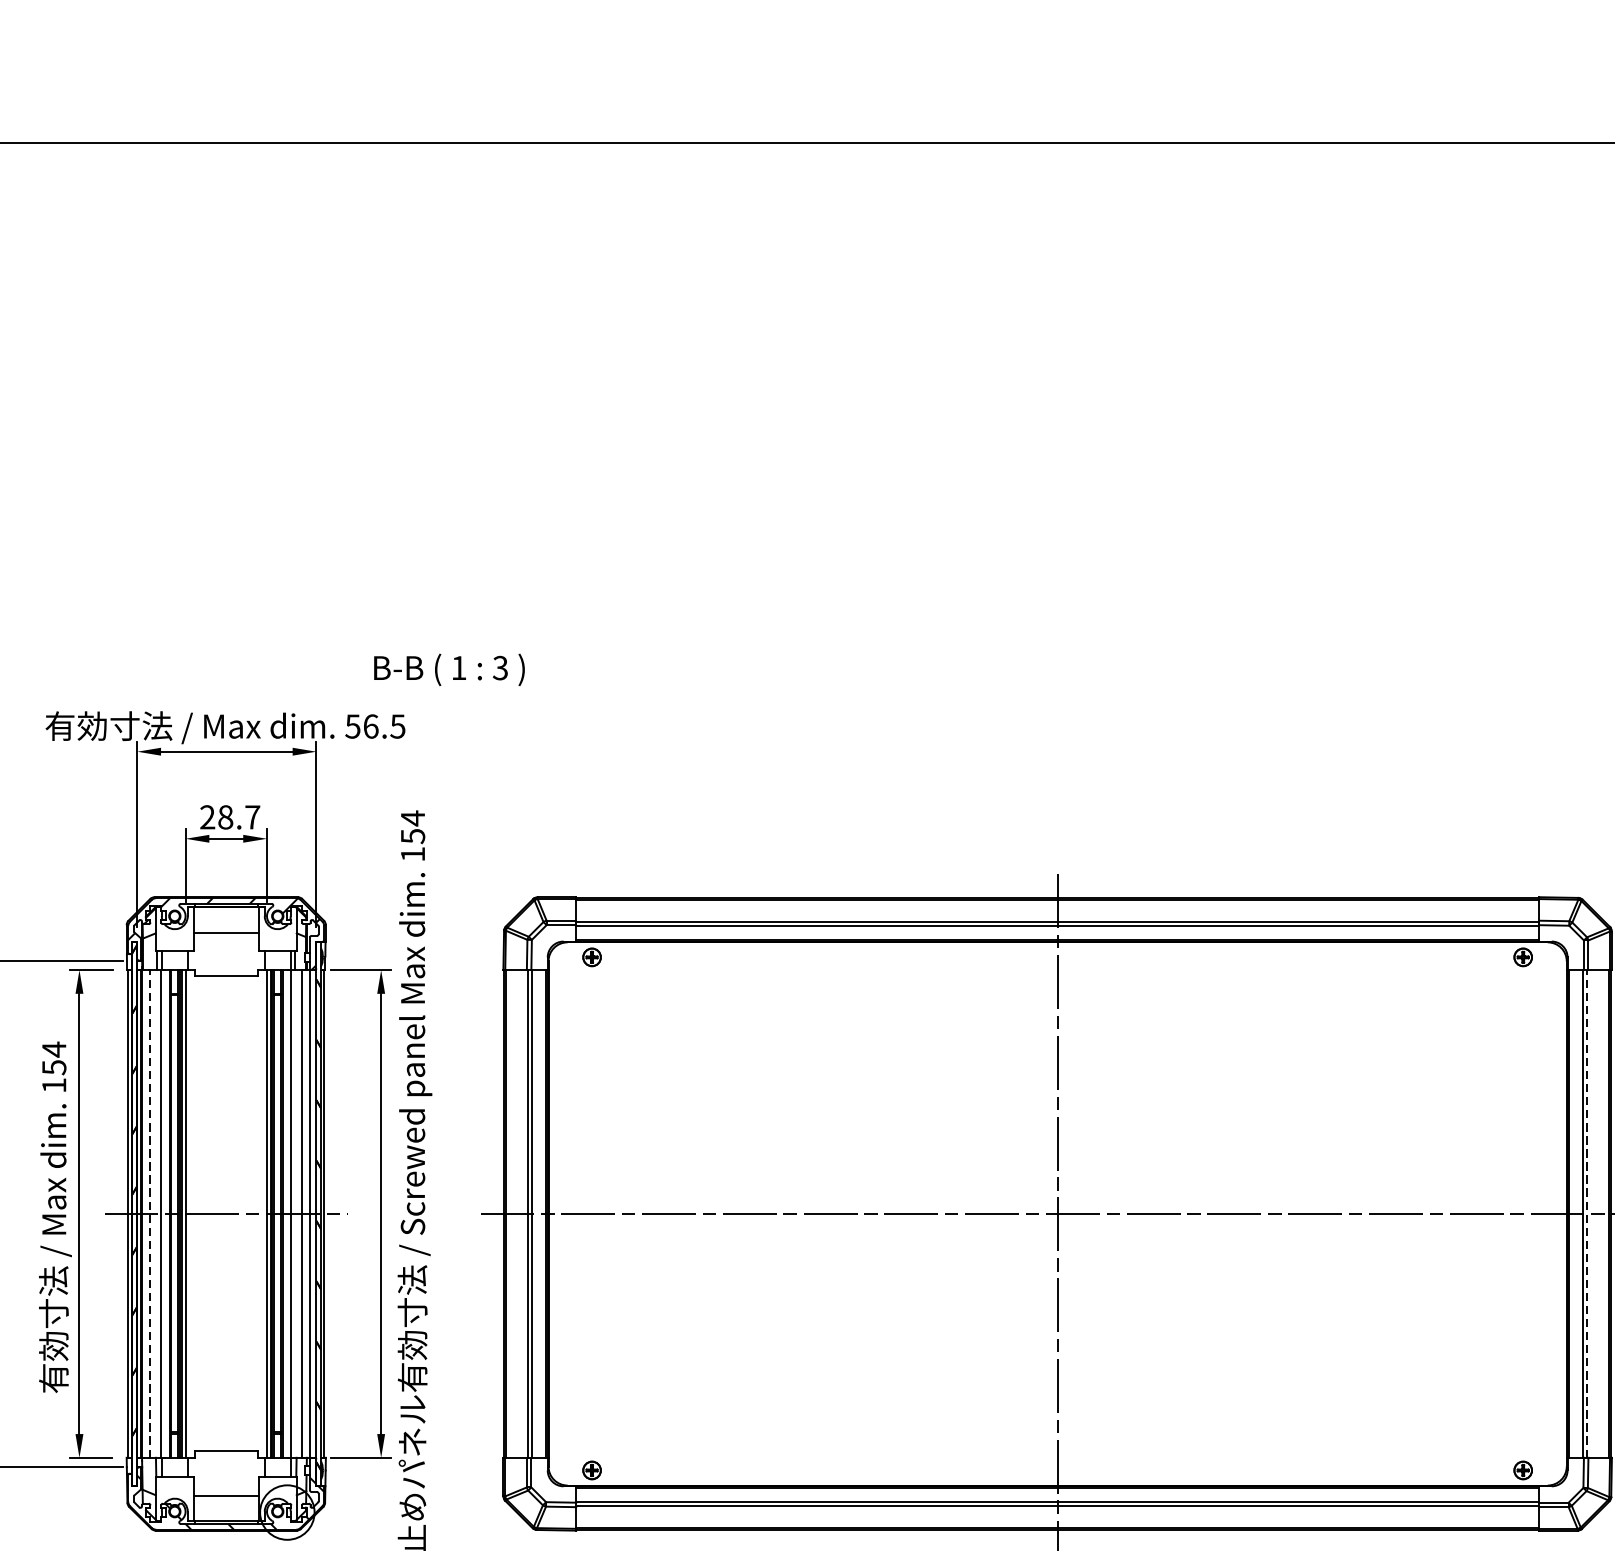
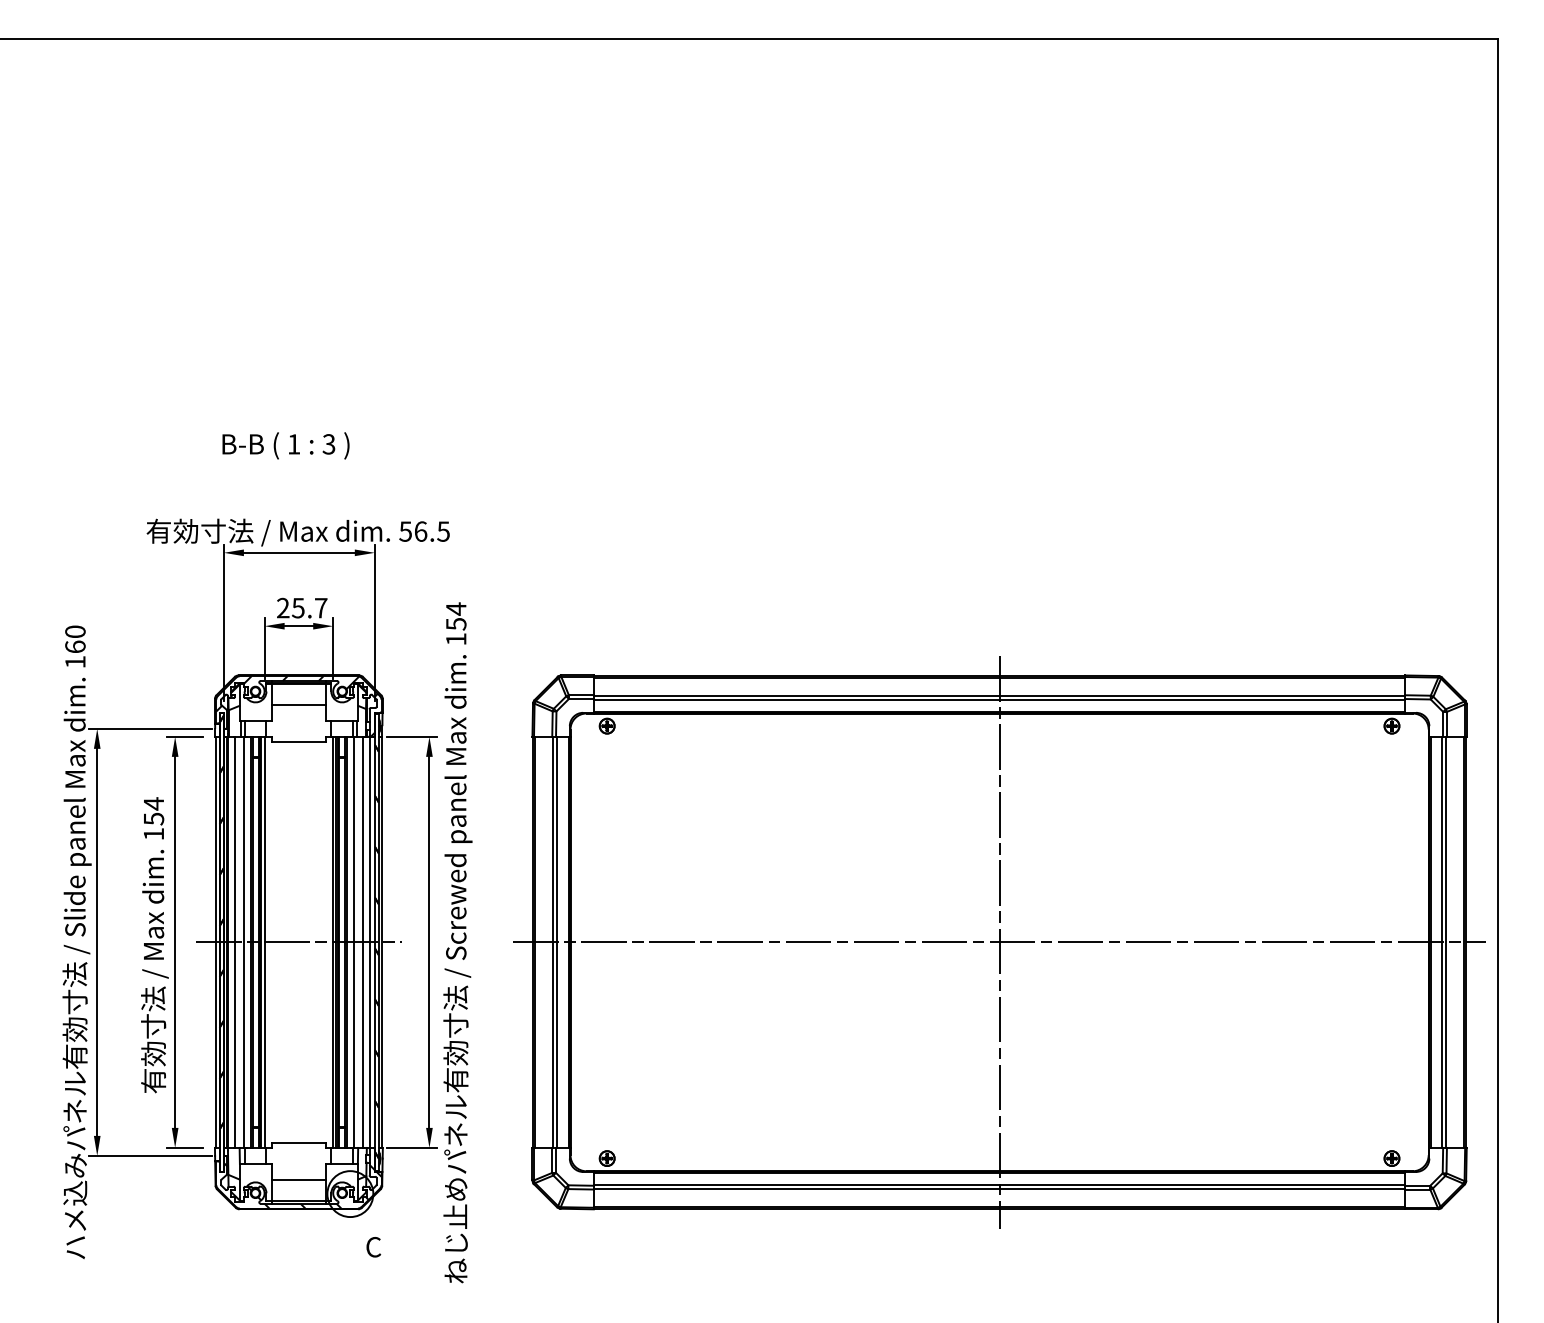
text: (448, 669) -> (285, 445), moved
text: (224, 816) -> (297, 607), 28.7 -> 25.7
line: (149, 1214) -> (234, 942), dashed -> solid
line: (1587, 1214) -> (1446, 942), dashed -> solid

